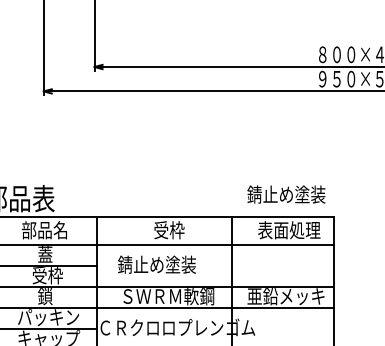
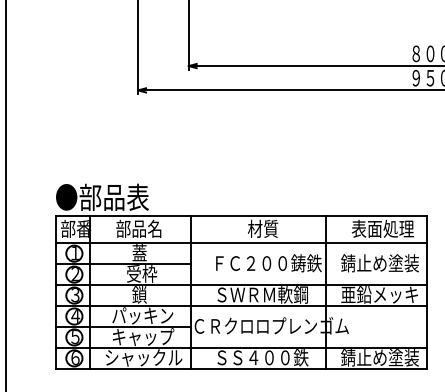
text: (285, 194) -> (379, 263), moved
text: (169, 229) -> (263, 228), 受枠 -> 材質
text: (172, 264) -> (266, 263), 錆止め塗装 -> ＦＣ２００鋳鉄

